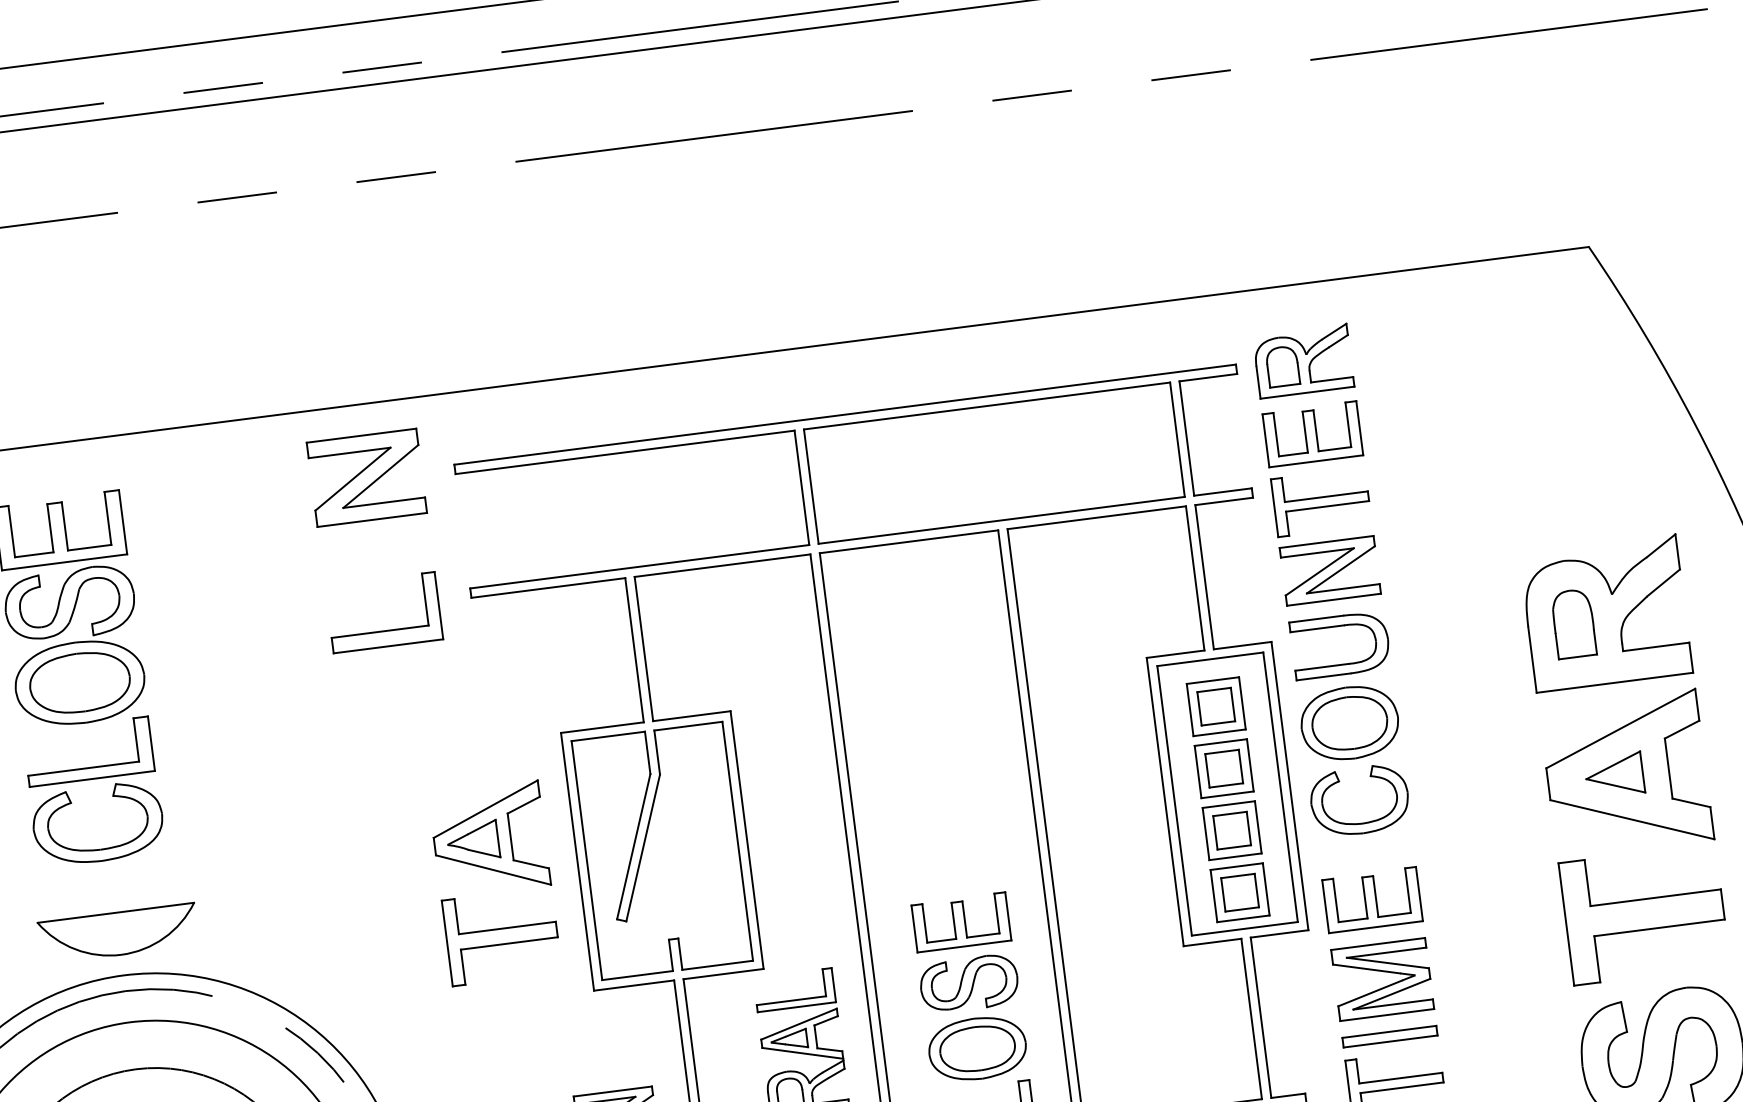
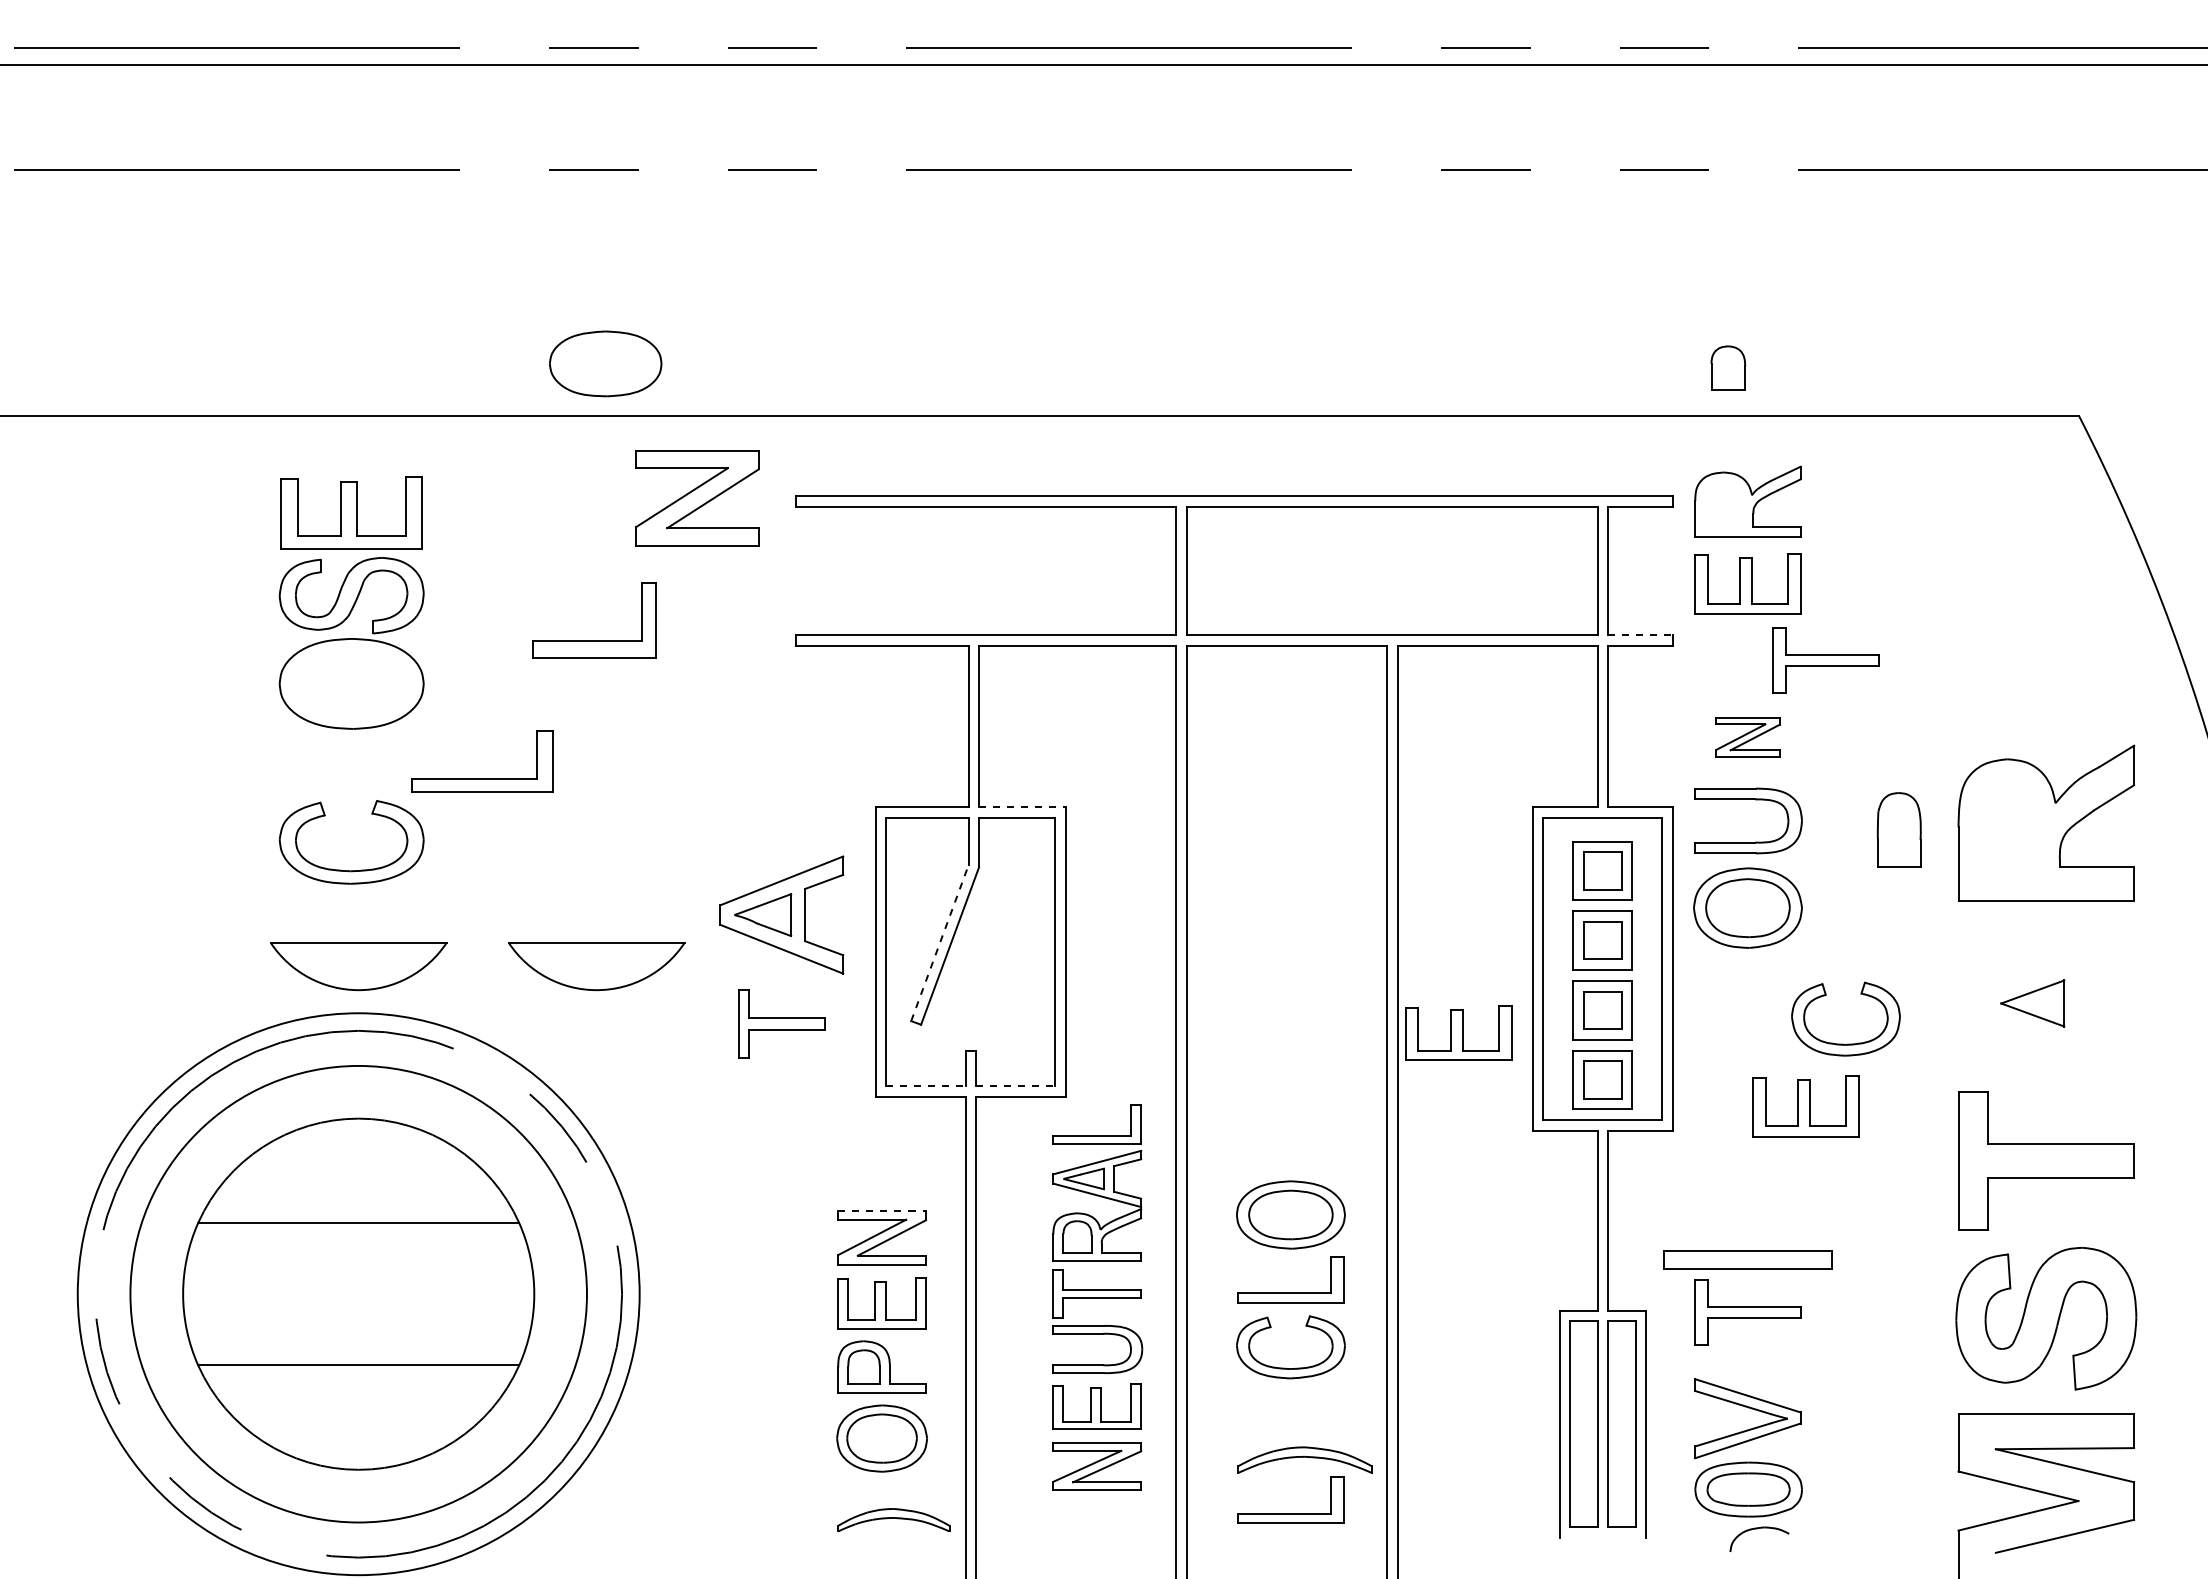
part: (1282, 366) -> (1728, 367), moved
line: (1223, 492) -> (1641, 635), solid -> dashed
part: (1321, 502) -> (1825, 660), moved
part: (1329, 571) -> (1747, 737), size x0.6
part: (1573, 623) -> (1898, 829), moved
part: (386, 630) -> (594, 640), moved
part: (79, 682) -> (605, 363), moved
line: (692, 716) -> (1023, 807), solid -> dashed
part: (90, 767) -> (482, 778), moved
part: (1626, 774) -> (2046, 1003), removed
part: (1360, 822) -> (1843, 1043), moved
line: (633, 846) -> (939, 943), solid -> dashed
part: (1372, 899) -> (1805, 1106), moved
part: (330, 906) -> (596, 966), added
part: (960, 921) -> (1458, 1032), moved
part: (501, 936) -> (781, 1023), size x0.7
line: (717, 965) -> (1015, 1086), solid -> dashed
part: (1381, 972) -> (1747, 1187), removed
line: (637, 975) -> (925, 1086), solid -> dashed
part: (968, 983) -> (1290, 1141), removed
part: (1389, 1036) -> (1747, 1259), size x1.6
line: (613, 1091) -> (882, 1210), solid -> dashed

